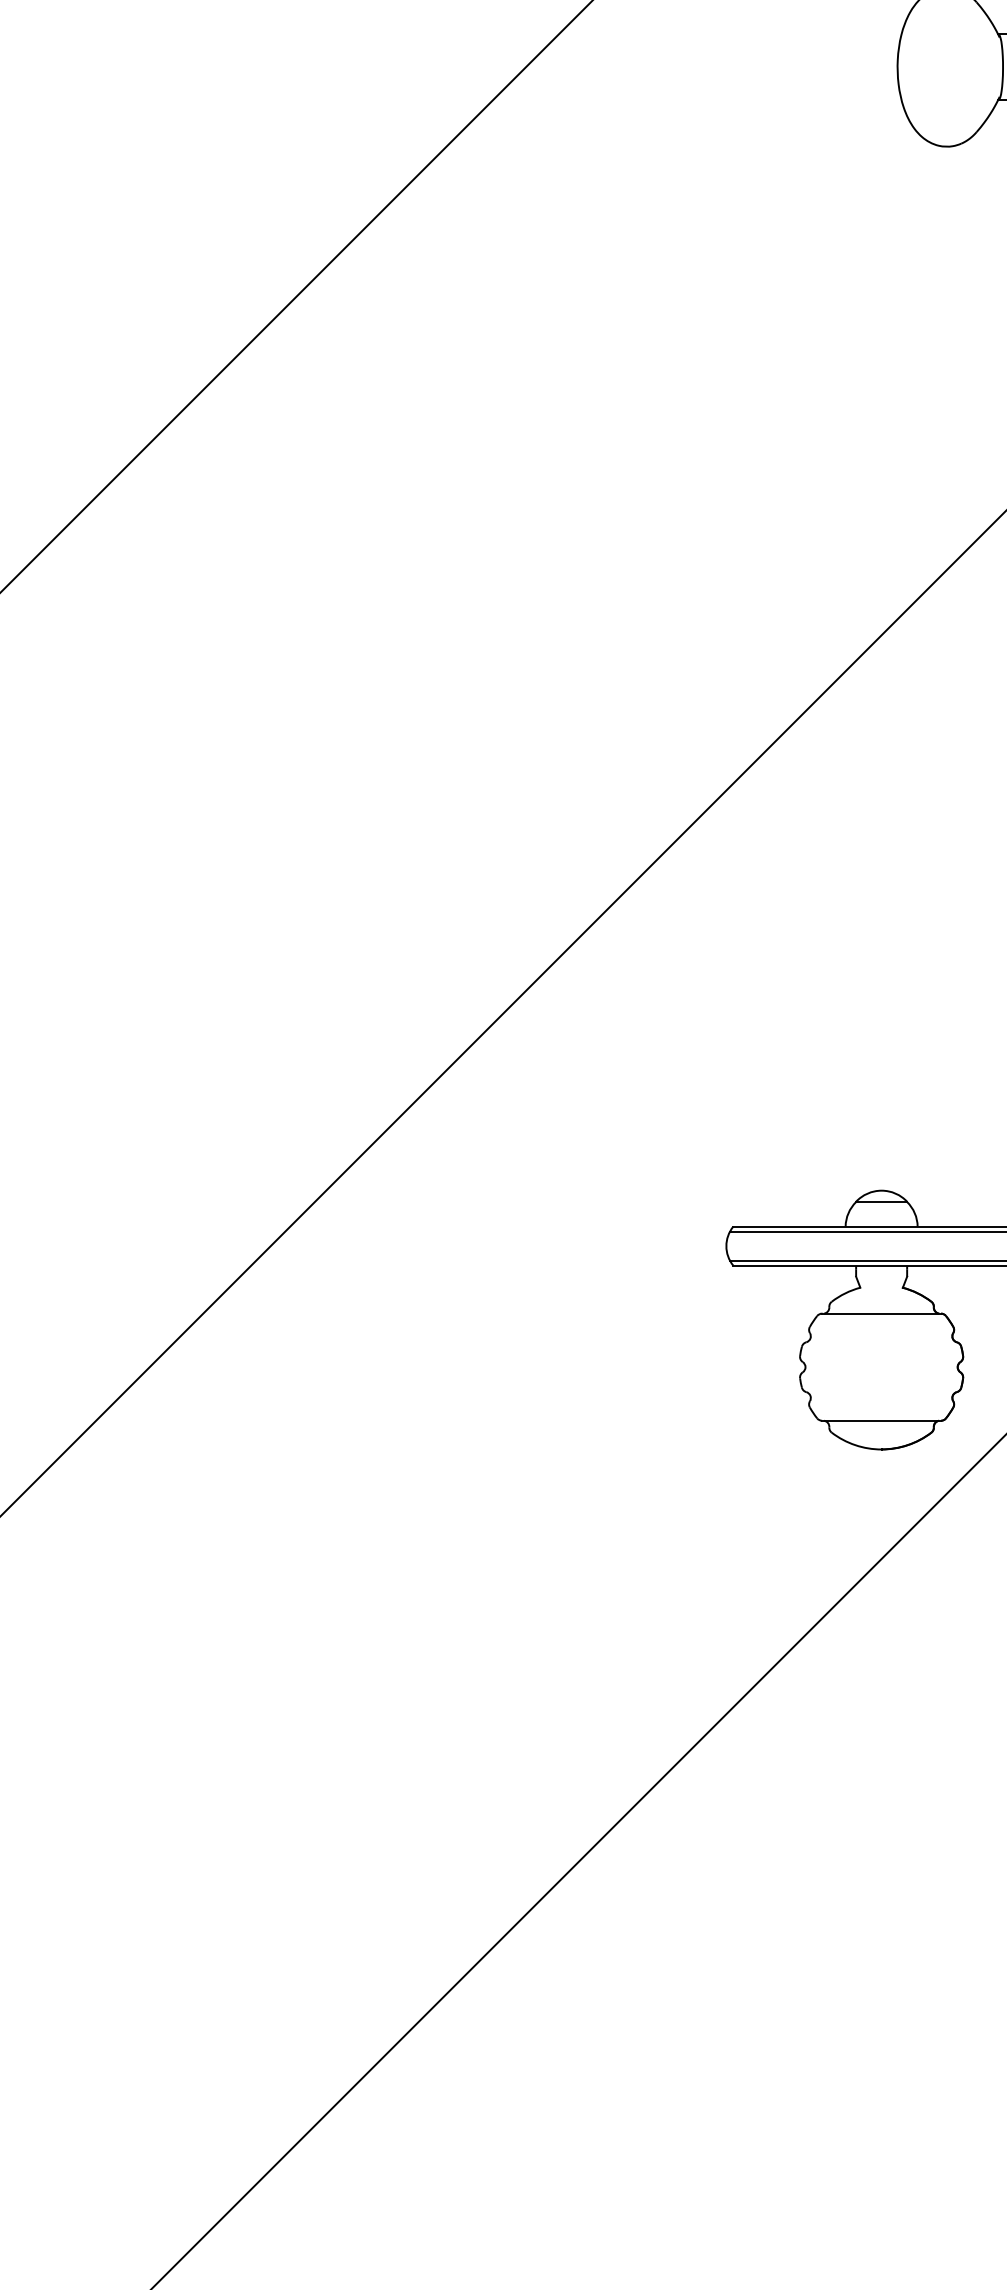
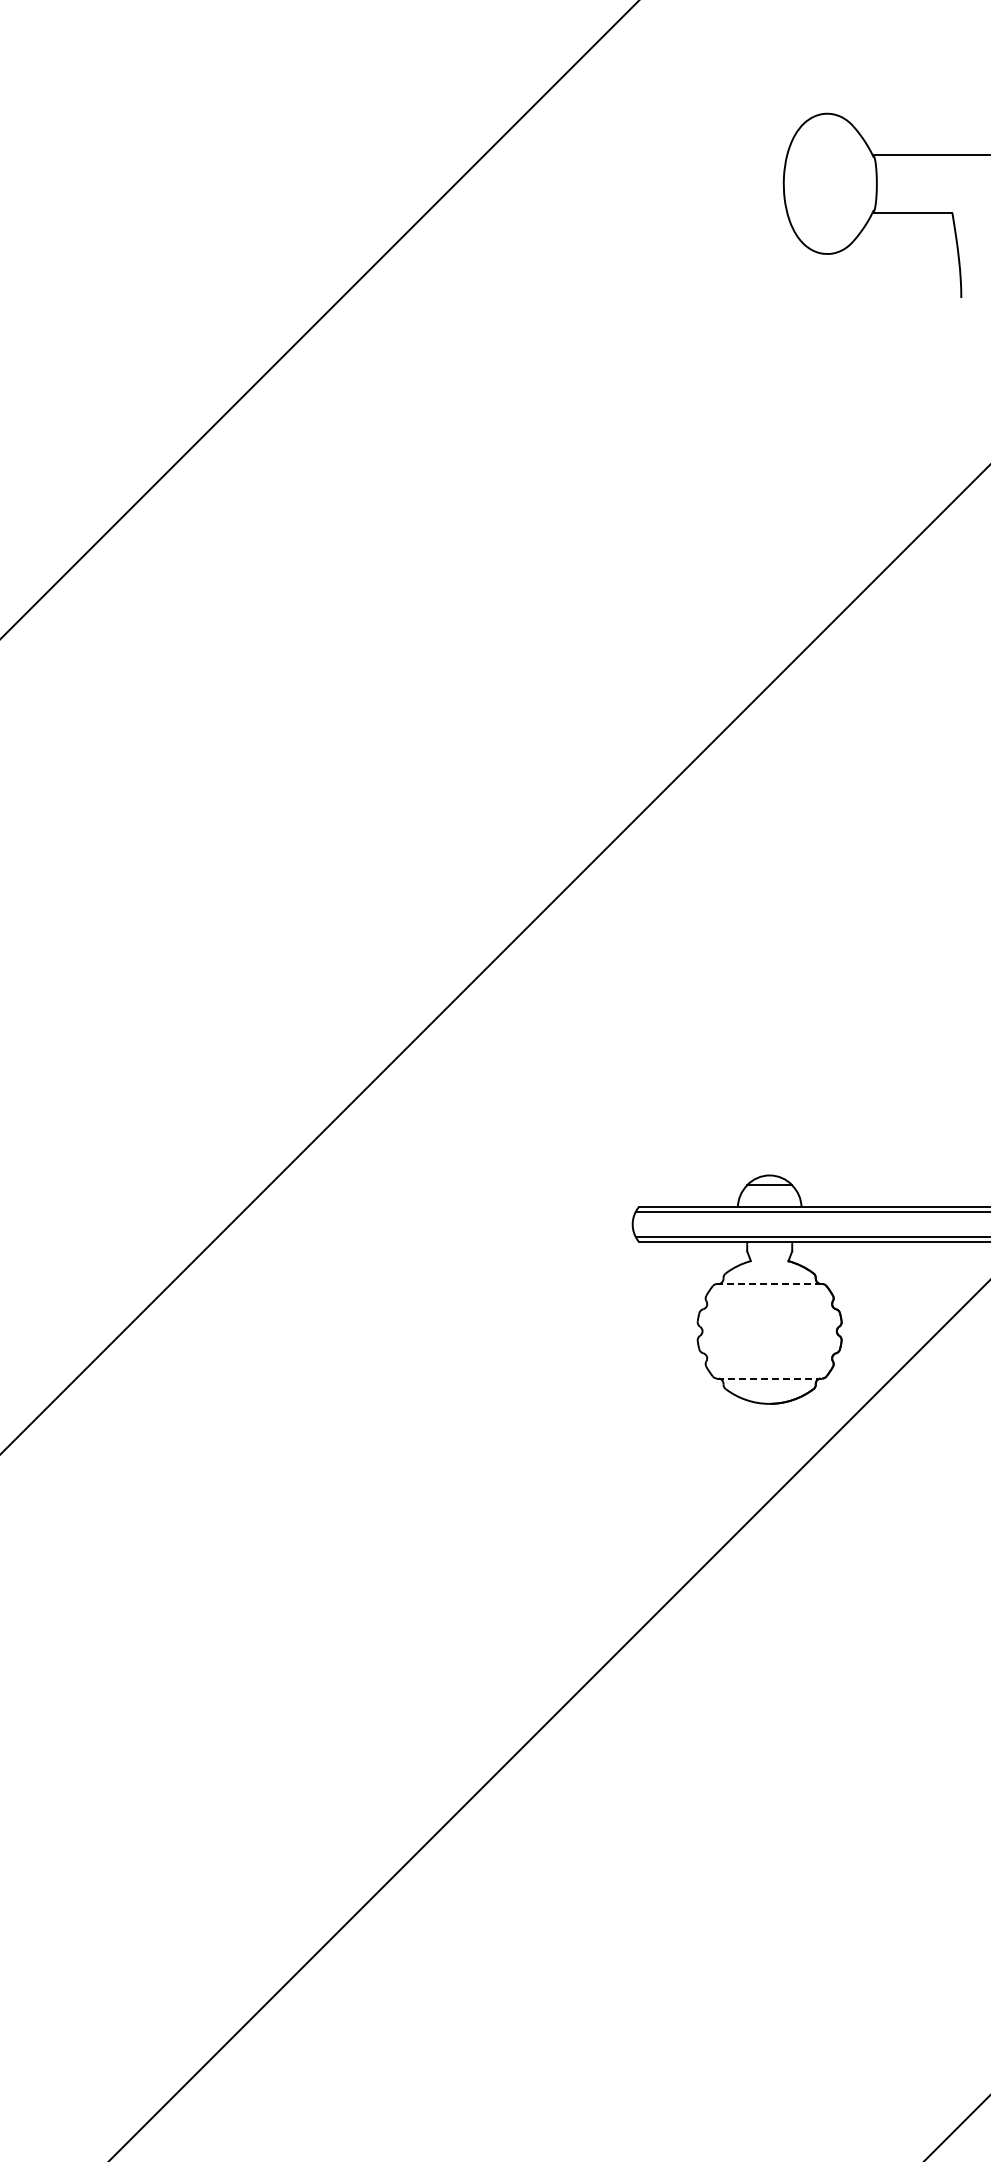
line: (881, 1314) -> (769, 1284), solid -> dashed
line: (881, 1420) -> (769, 1378), solid -> dashed

